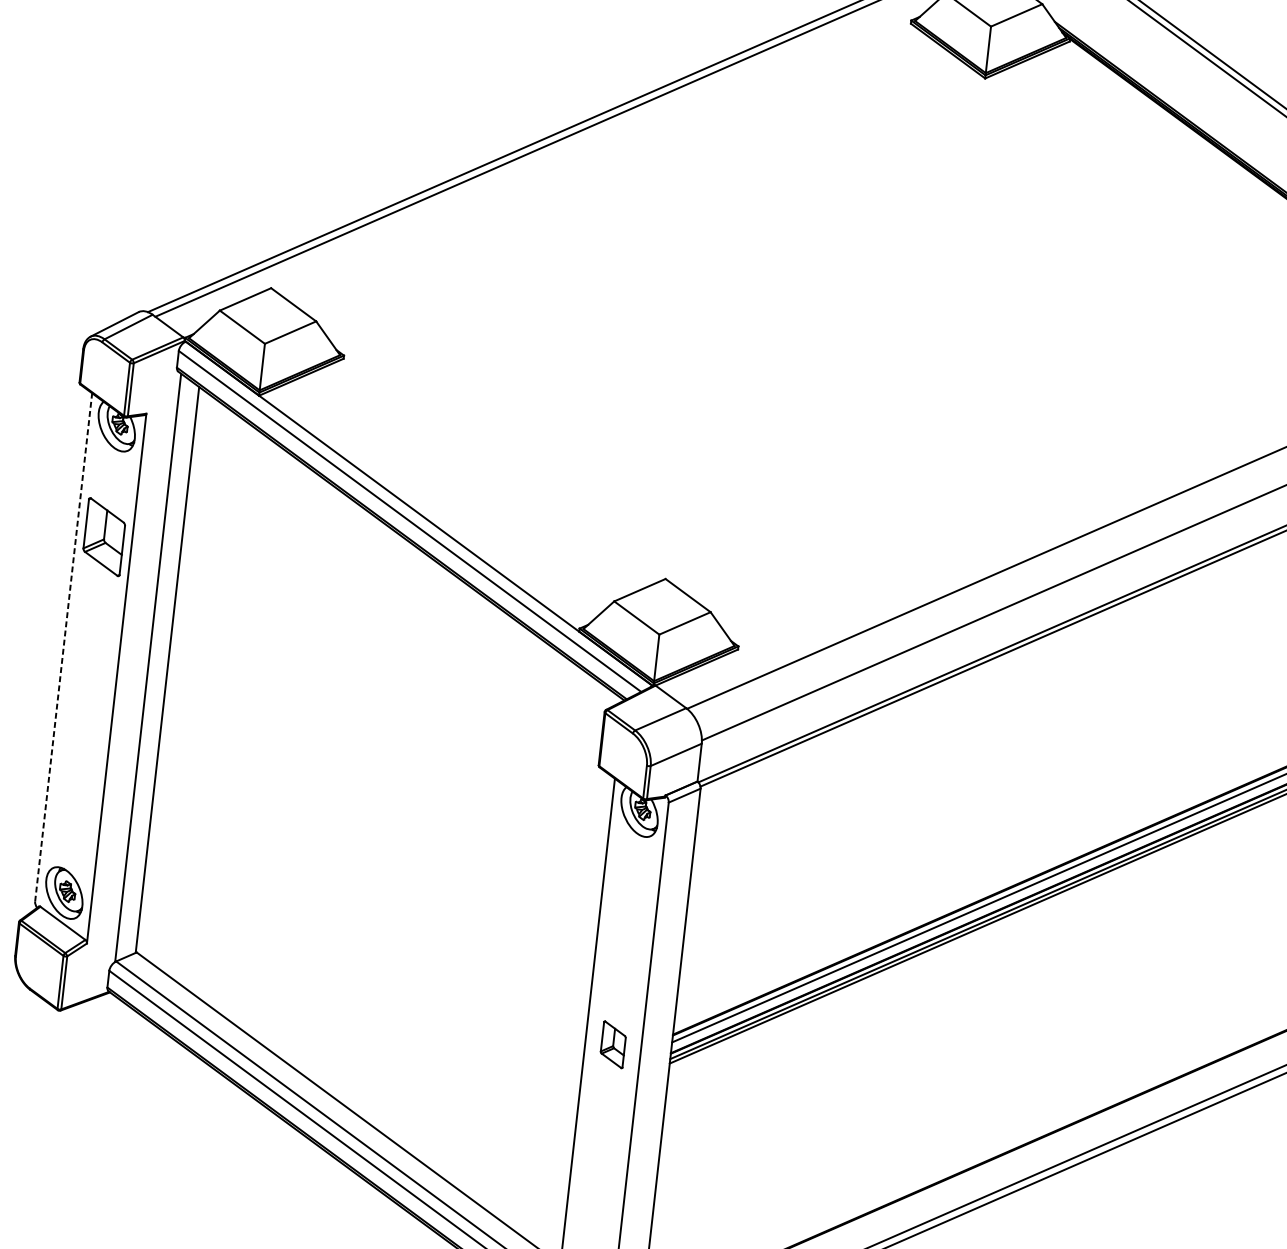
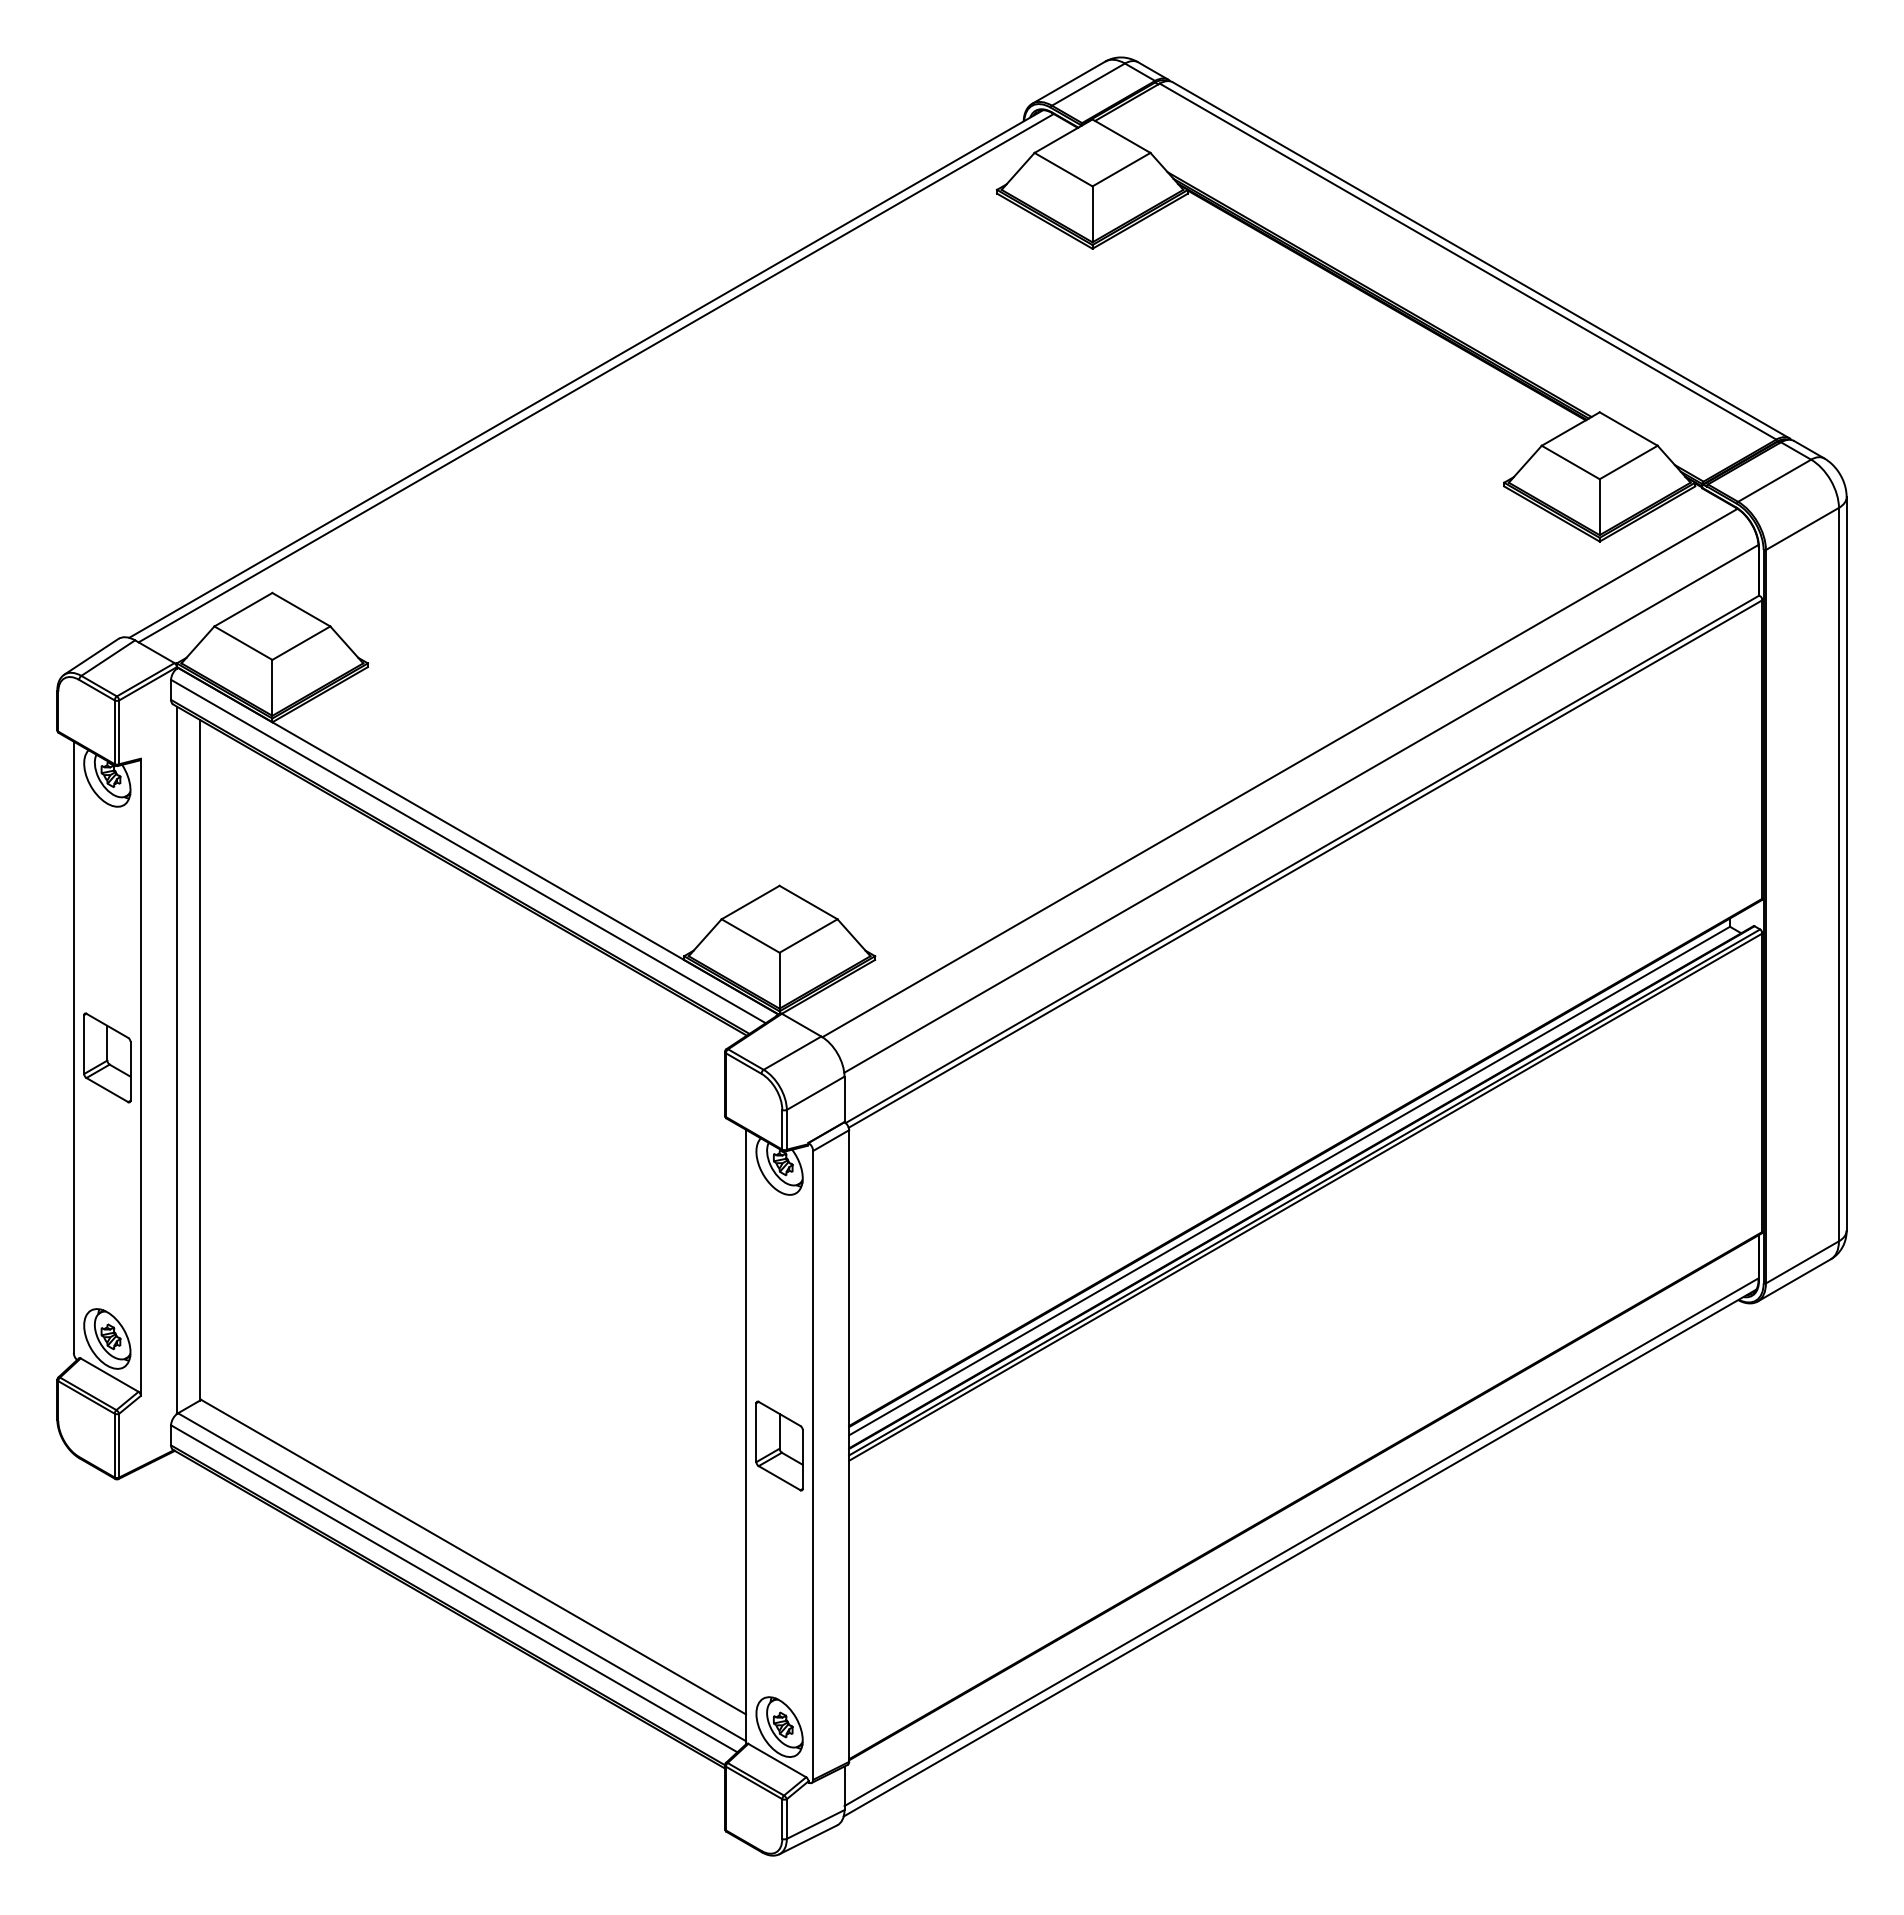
part: (104, 536) -> (107, 1057), moved
line: (63, 647) -> (73, 1047), dashed -> solid
part: (613, 1044) -> (779, 1445), size x1.67

